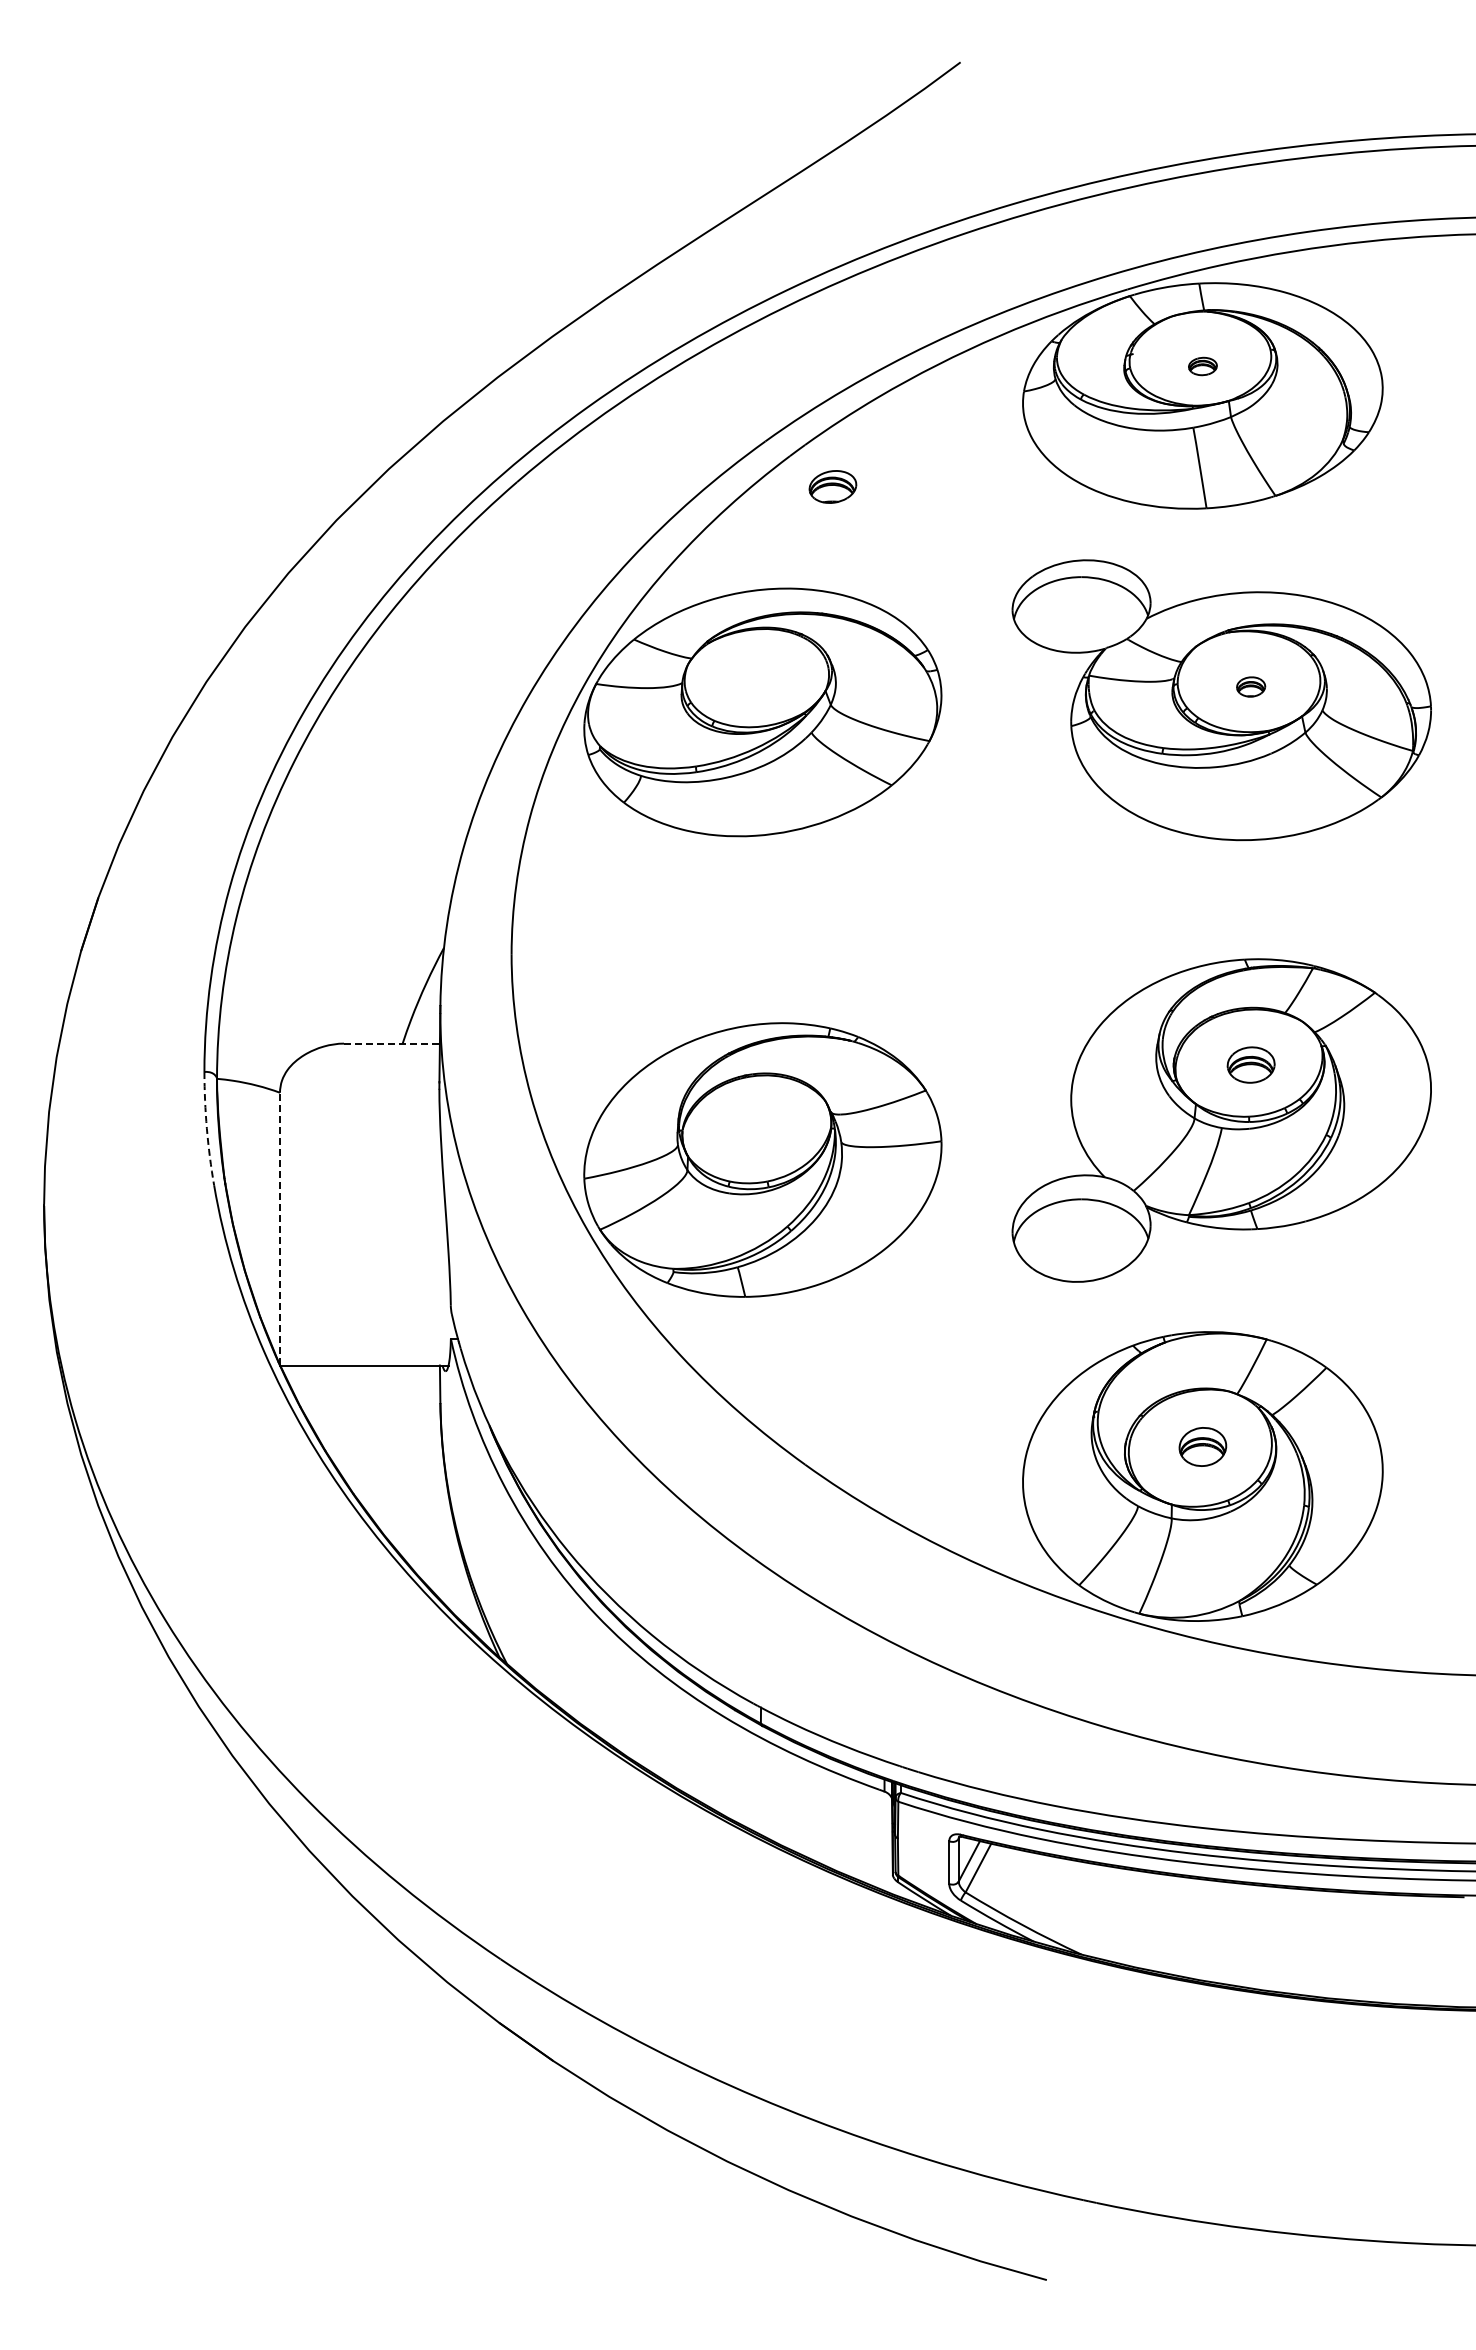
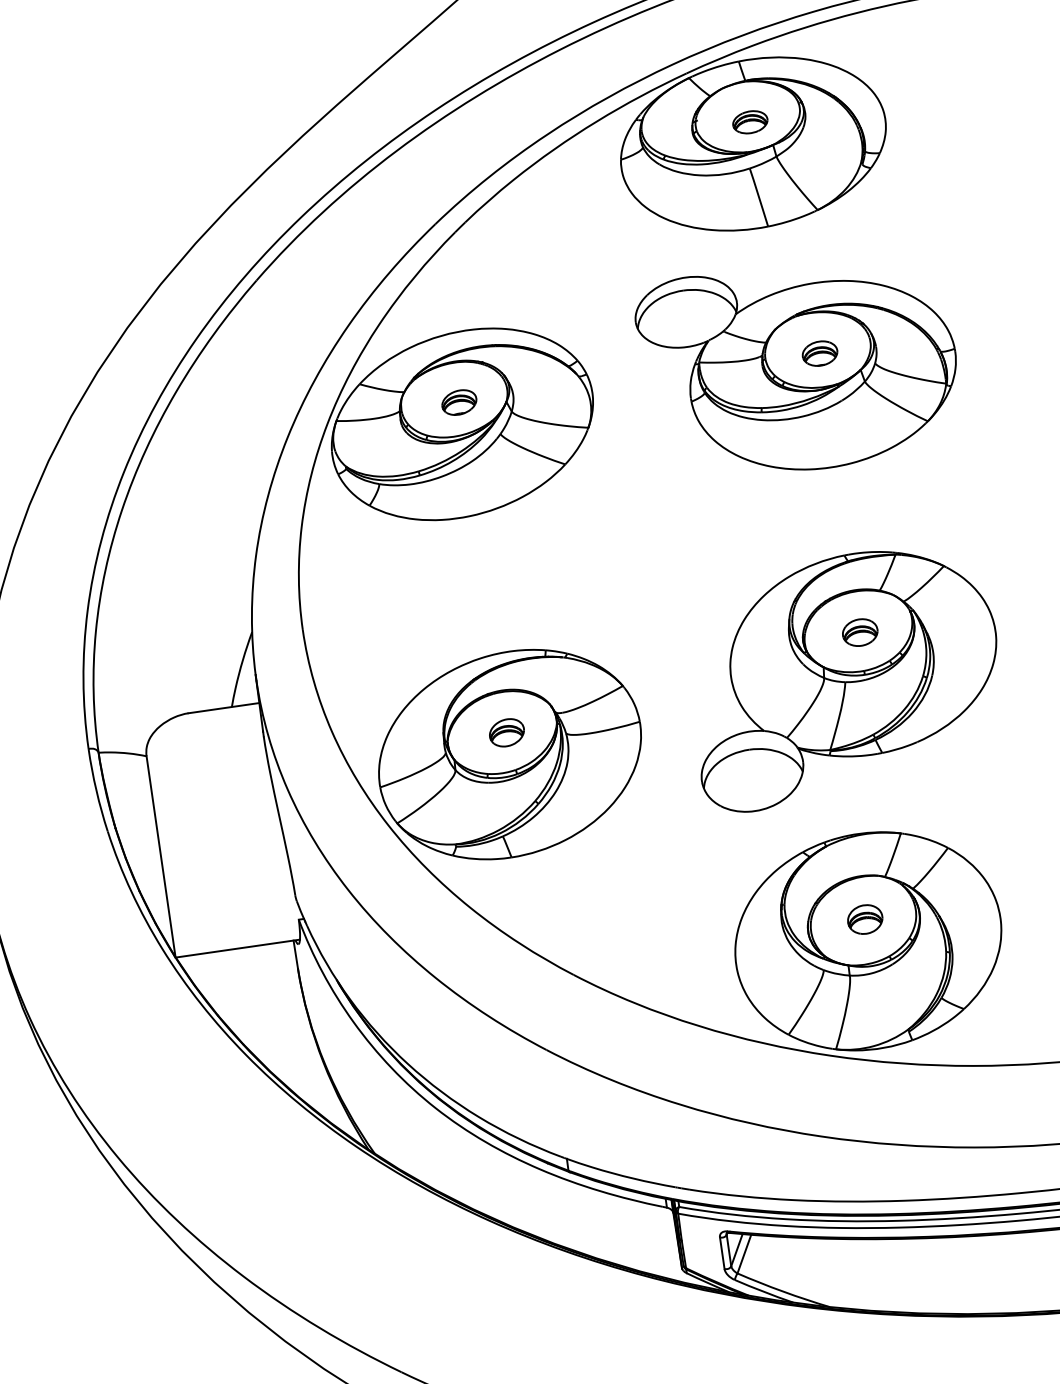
part: (1202, 366) -> (750, 122), size x1.67
part: (832, 486) -> (458, 402), moved
part: (1250, 686) -> (819, 353), size x1.67
line: (391, 1043) -> (223, 708), dashed -> solid
arc: (206, 1128) -> (96, 790), dashed -> solid
part: (762, 1130) -> (506, 732), added
line: (280, 1228) -> (161, 856), dashed -> solid

